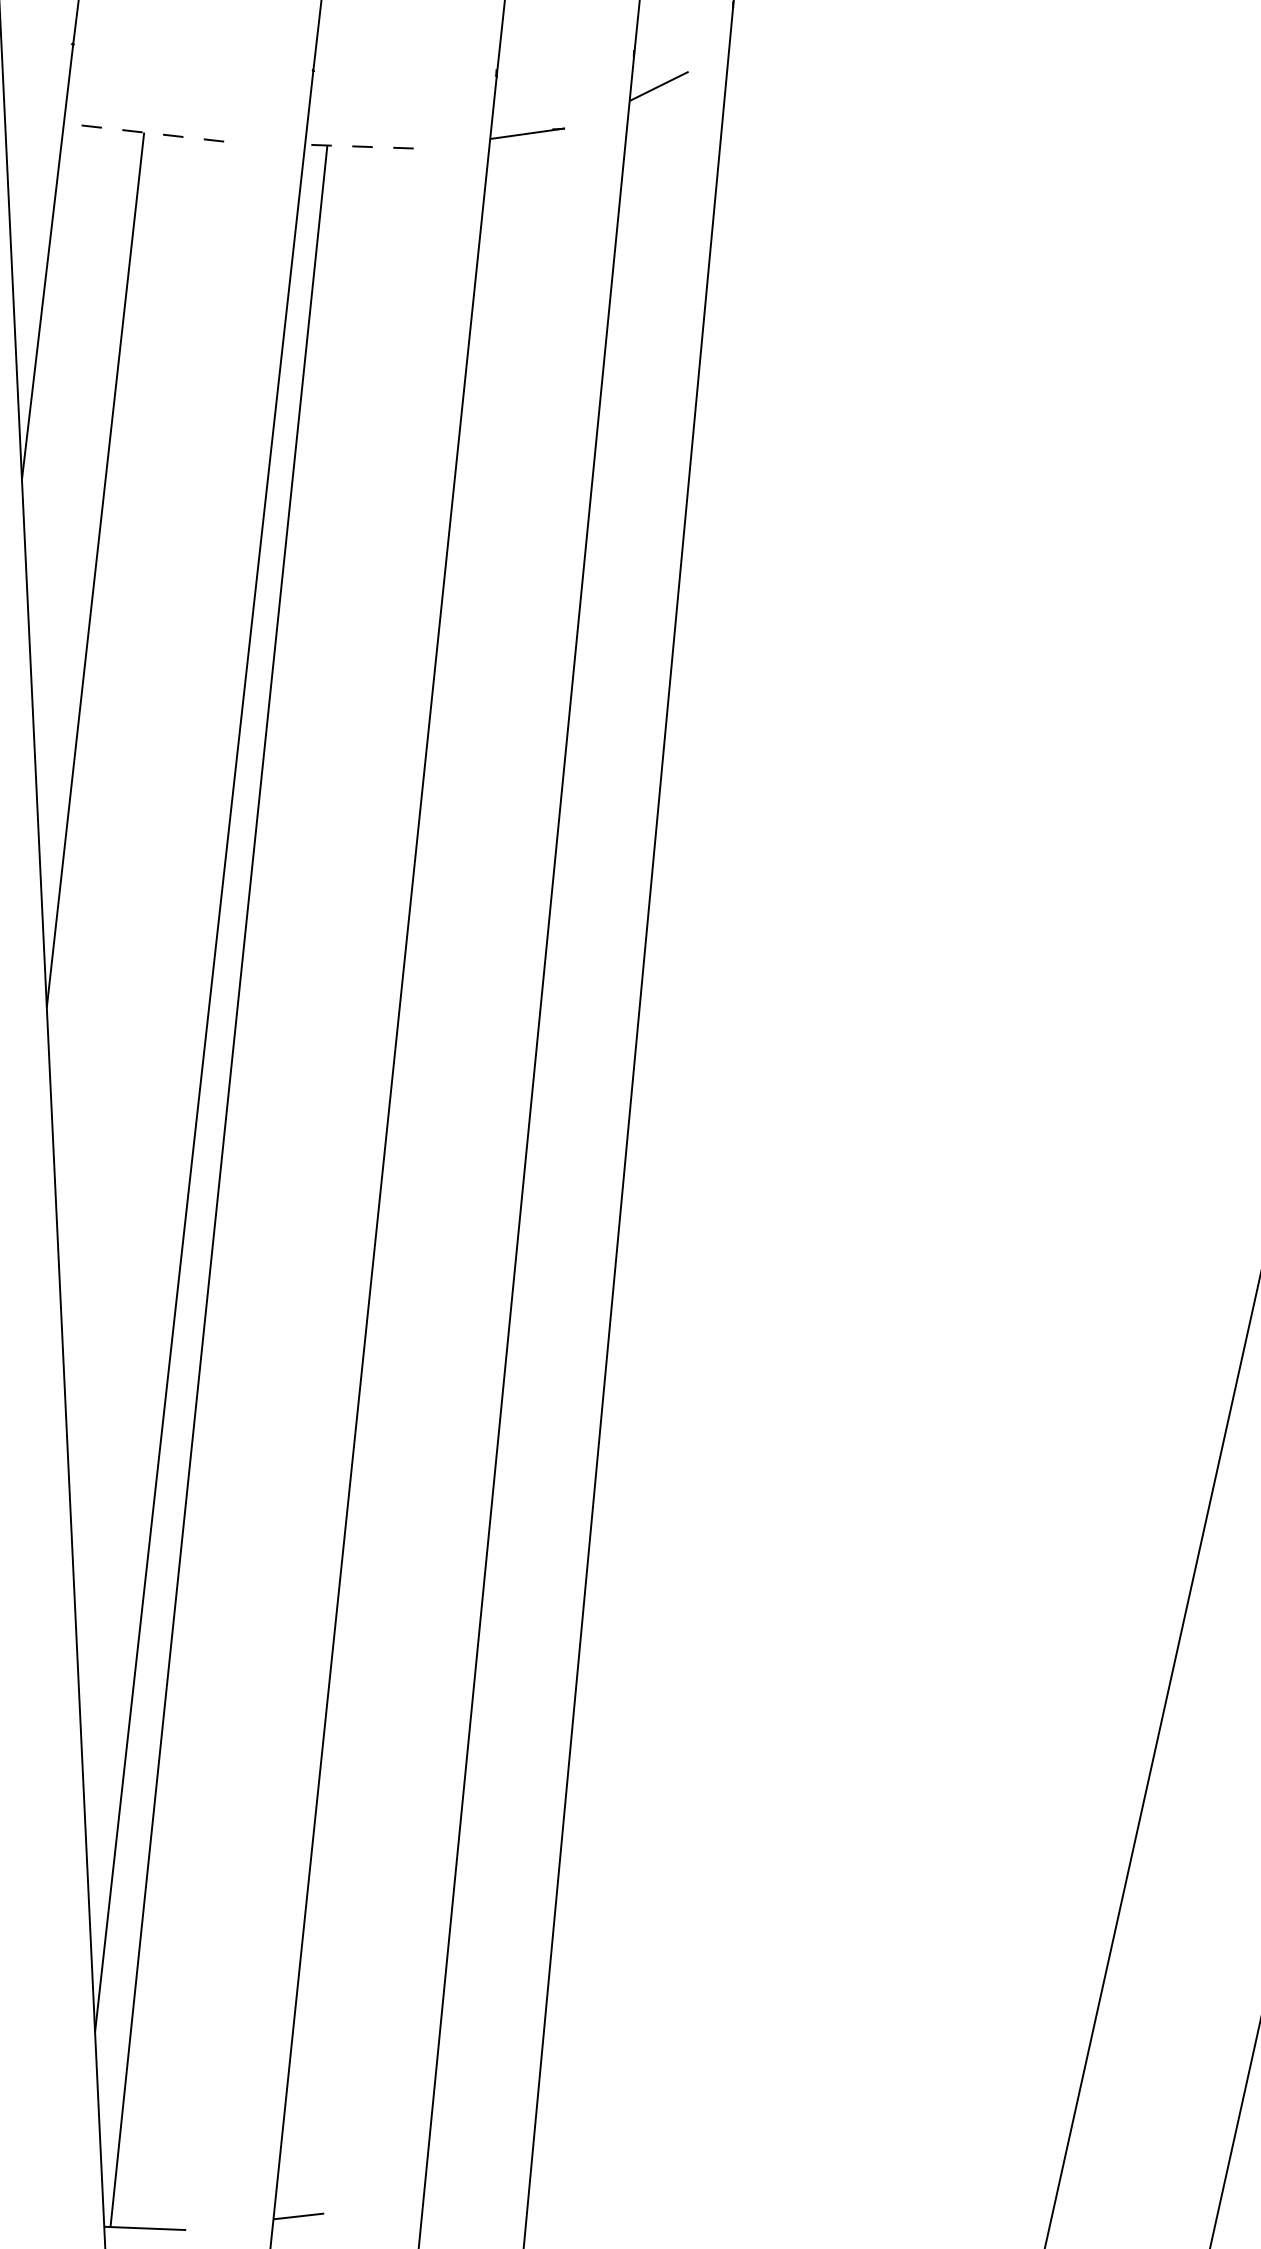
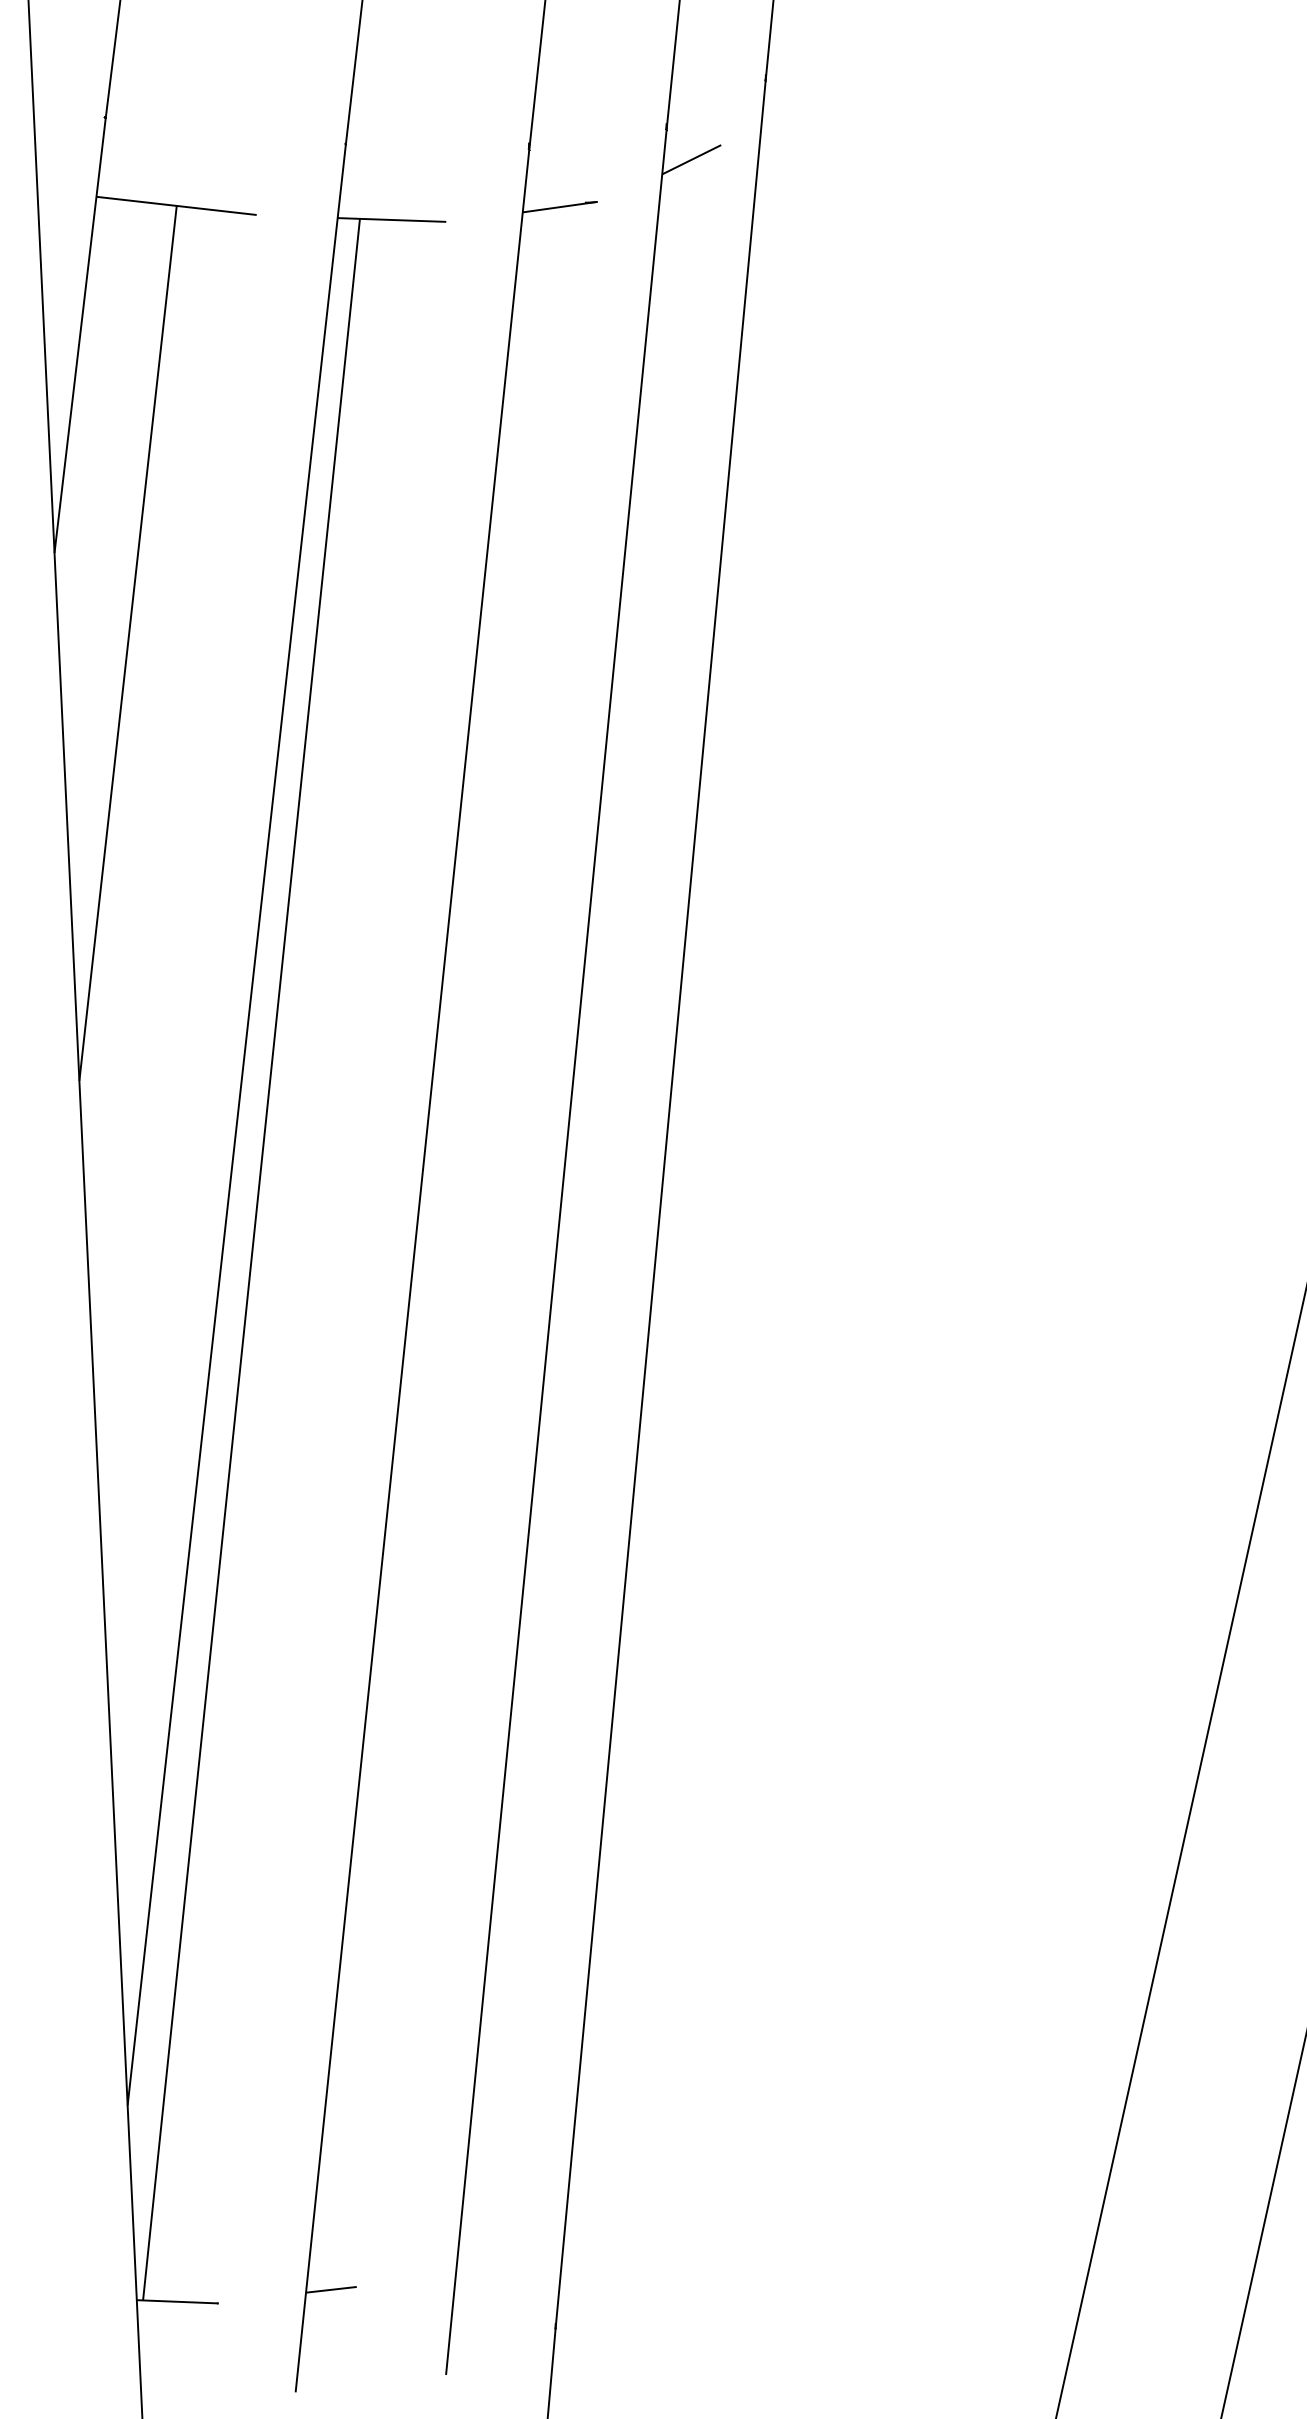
line: (143, 132) -> (176, 205), dashed -> solid
line: (358, 146) -> (391, 219), dashed -> solid

